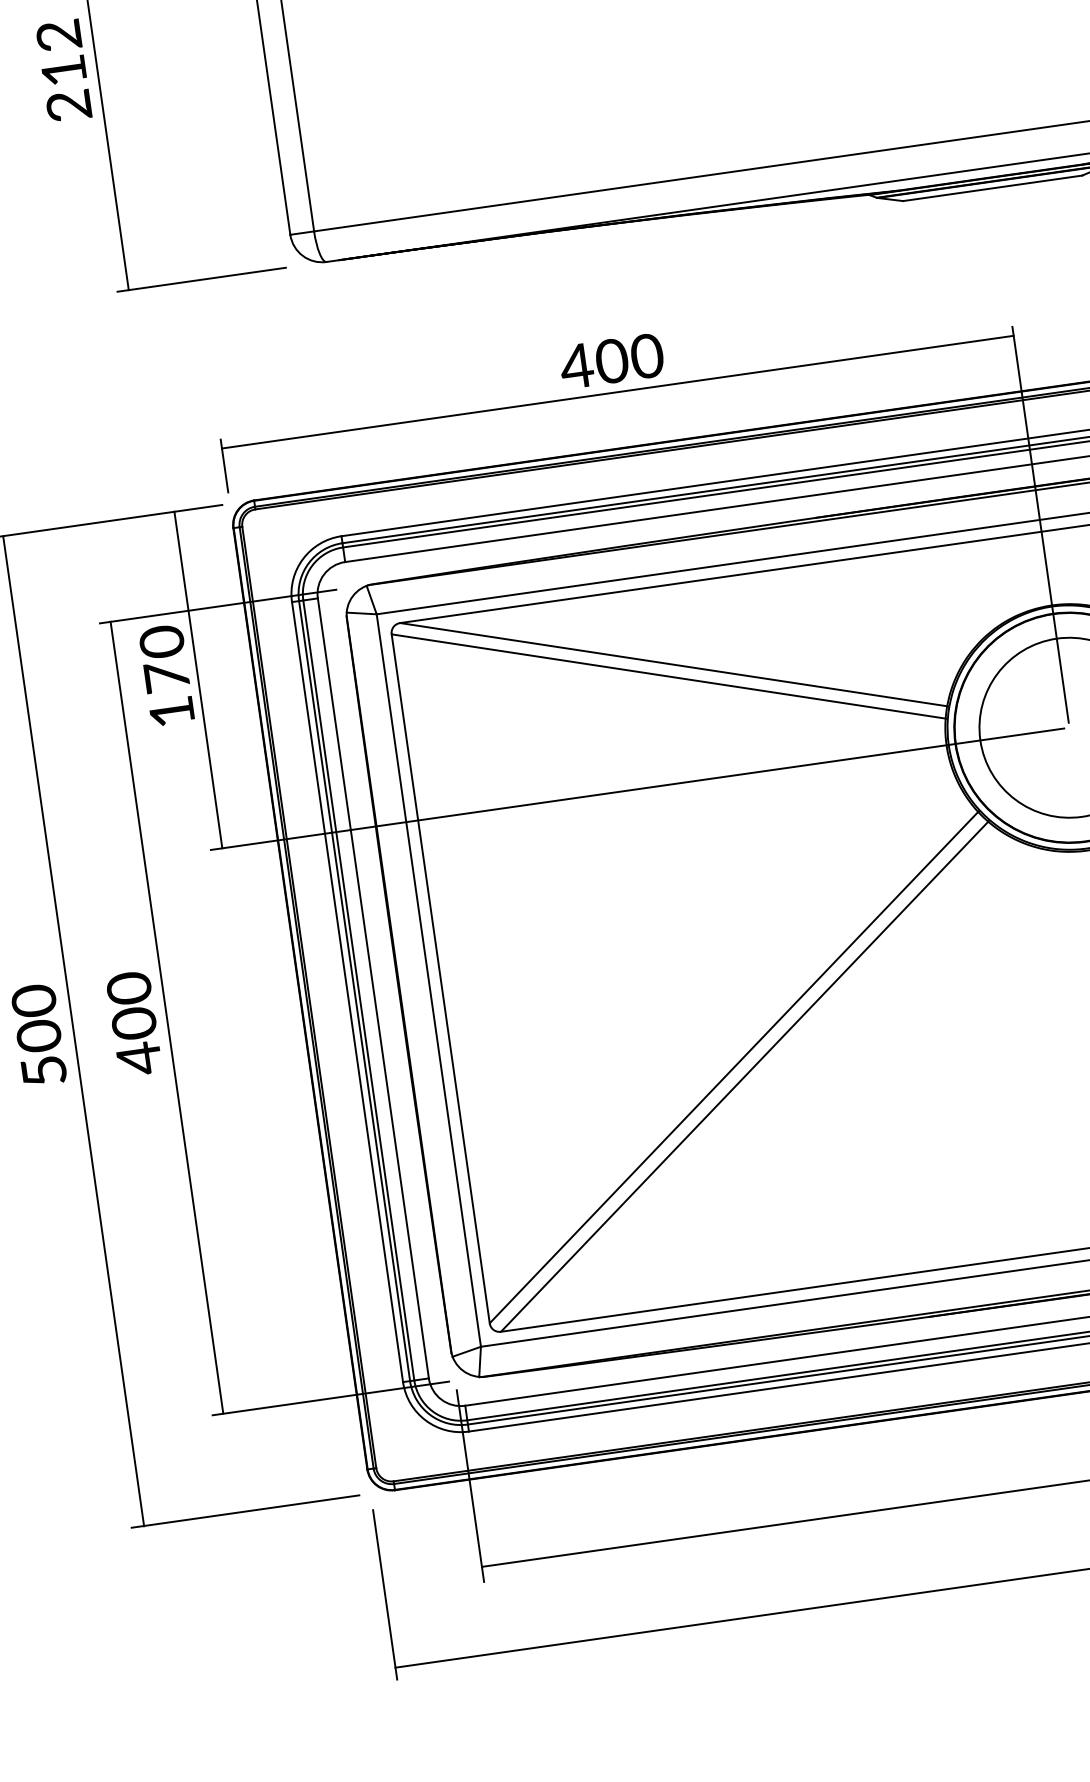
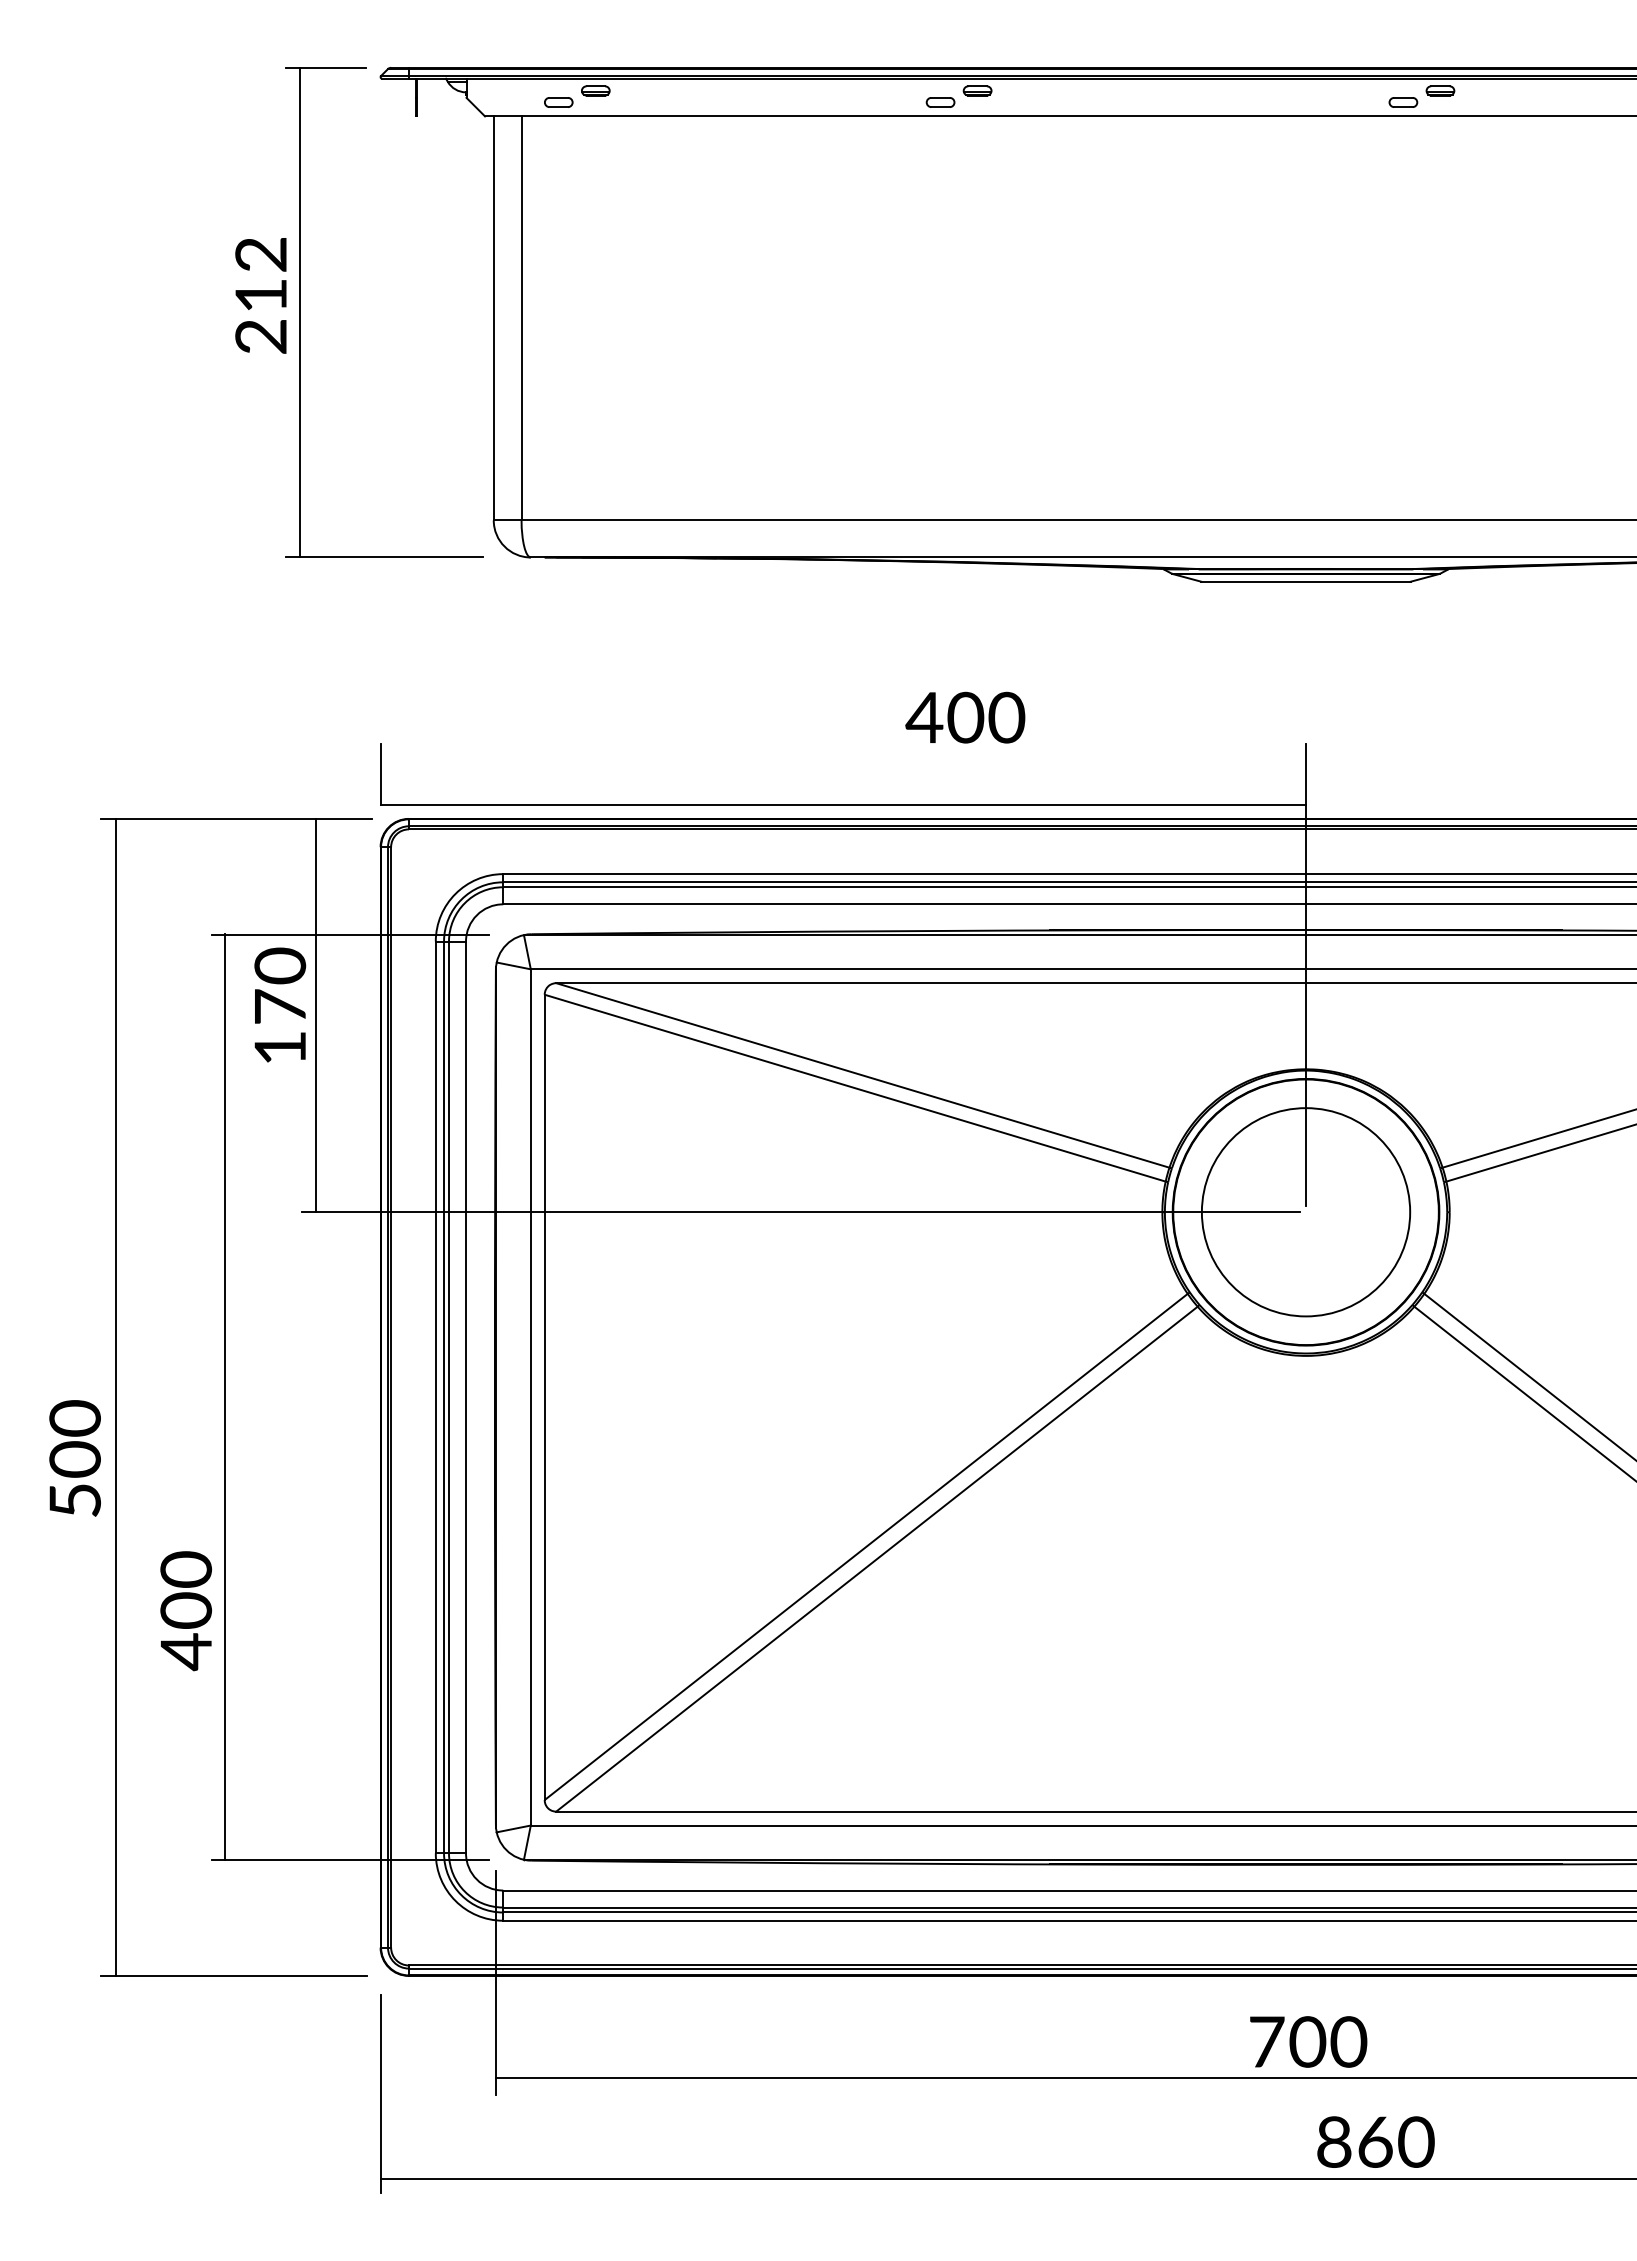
text: (611, 361) -> (965, 717), moved
line: (617, 392) -> (842, 805), moved
text: (133, 1024) -> (185, 1611), moved
text: (38, 1035) -> (74, 1458), moved

